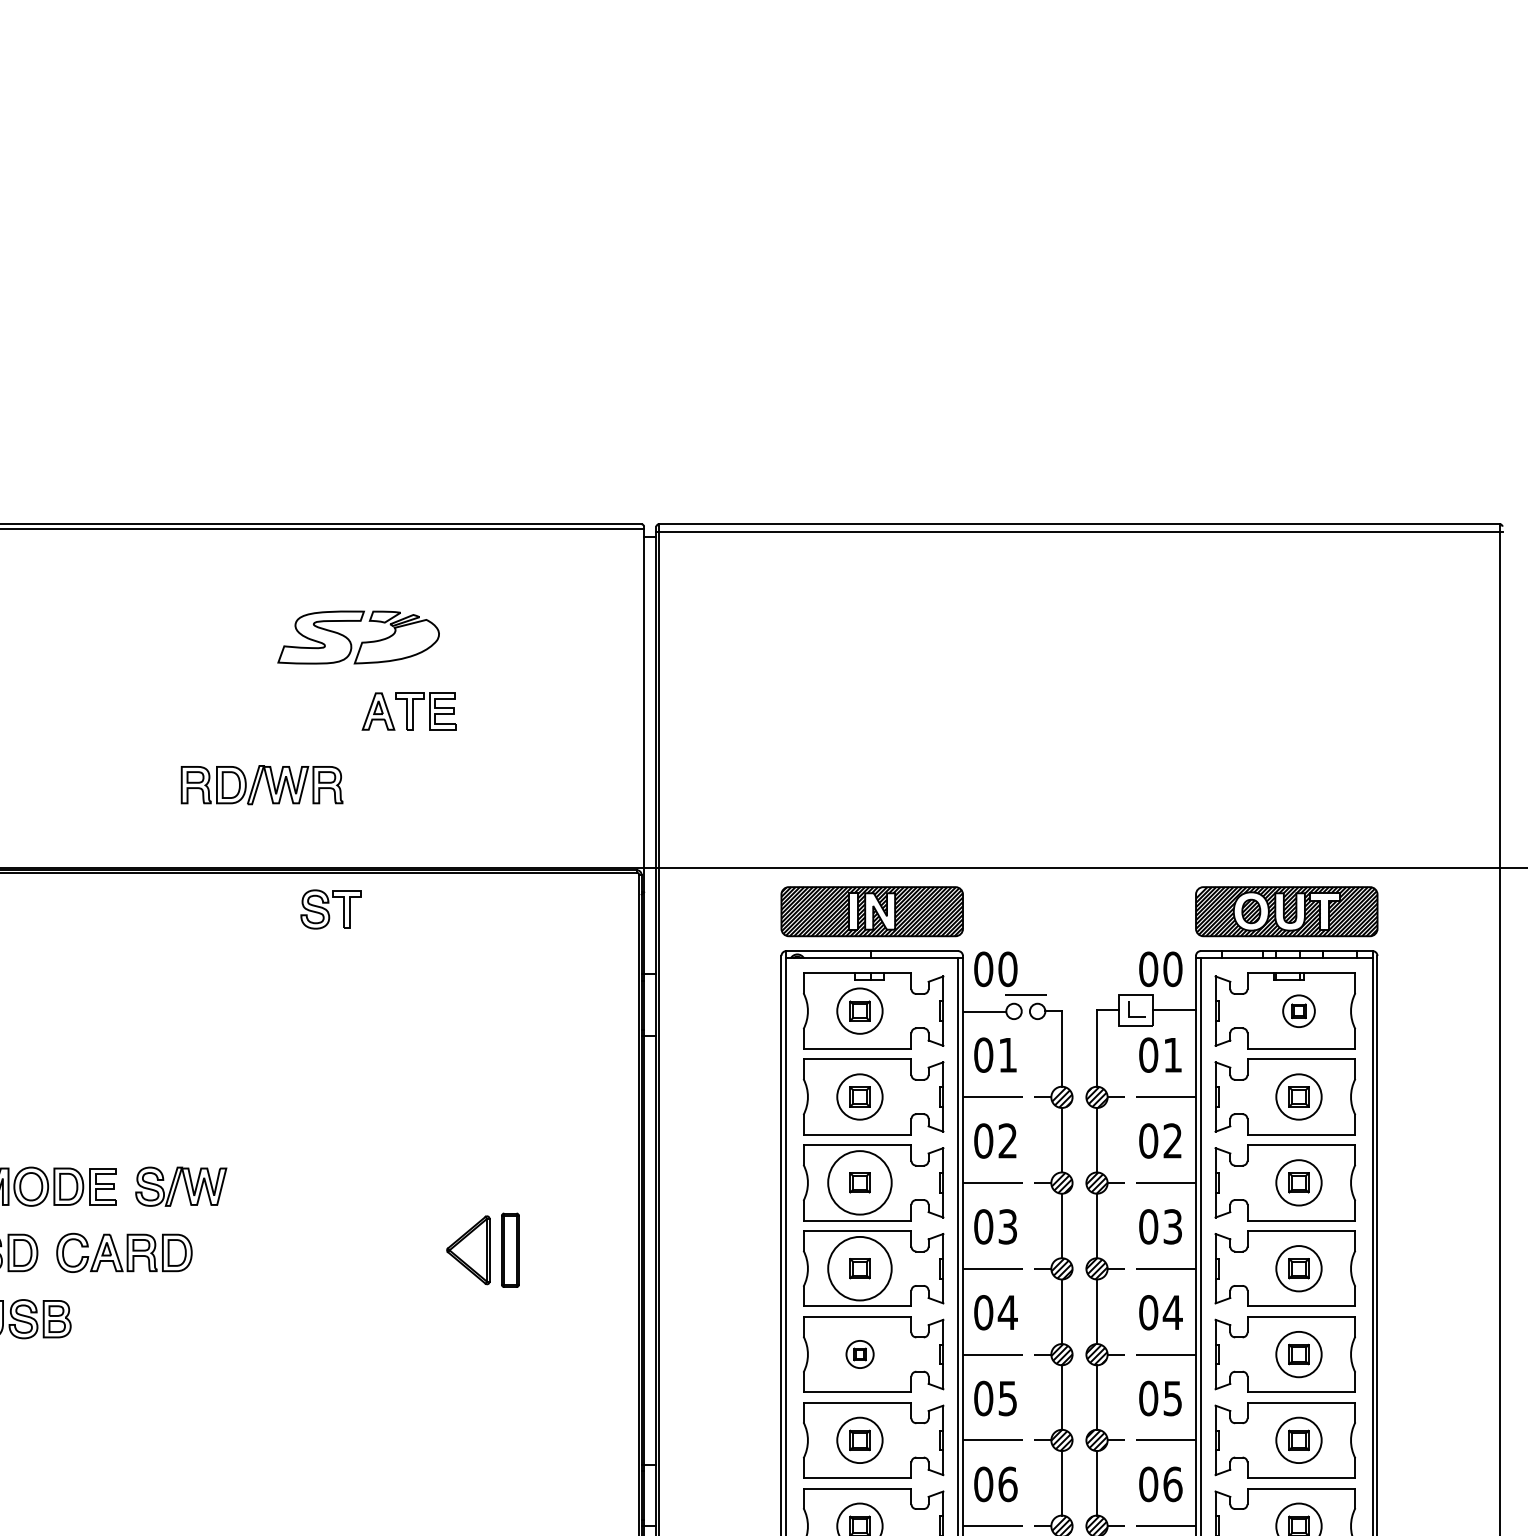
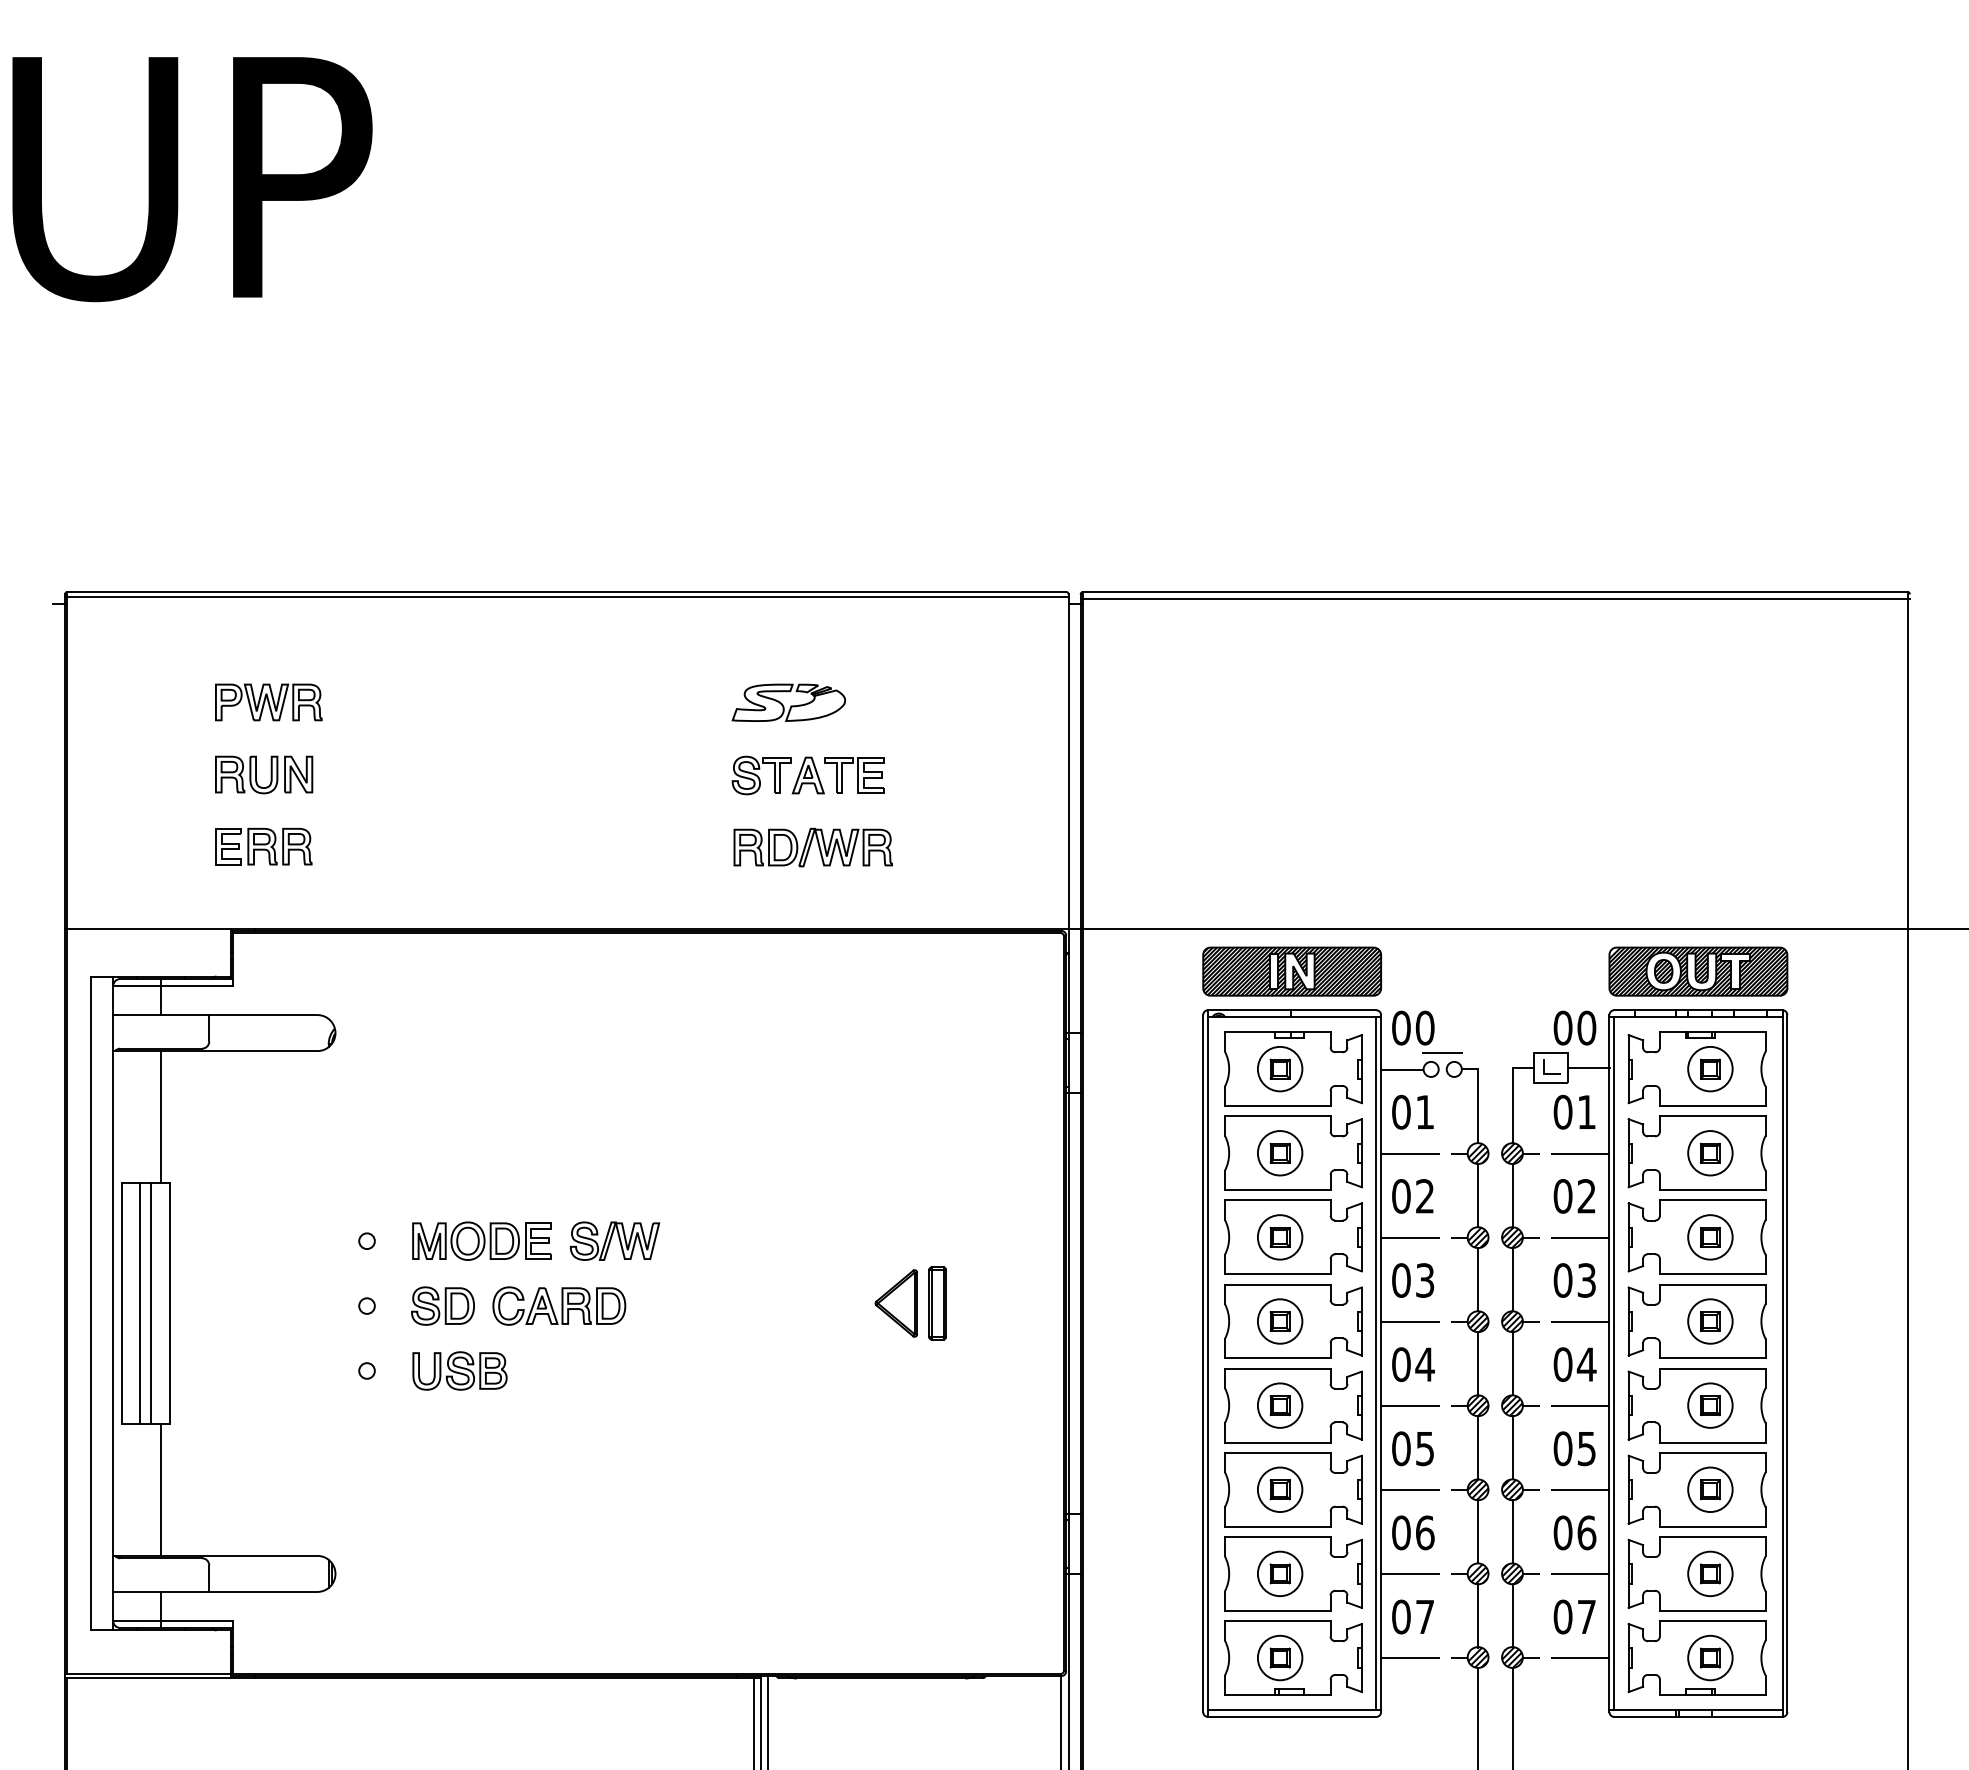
part: (358, 637) -> (788, 702), size x0.71
part: (261, 785) -> (812, 847), moved
part: (330, 909) -> (761, 775), moved
part: (1299, 1011) -> (1710, 1069), size x1.43
circle: (859, 1182) -> (1279, 1237), size x0.71
circle: (859, 1268) -> (1279, 1321), size x0.71
part: (860, 1354) -> (1280, 1405), size x1.67

